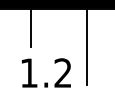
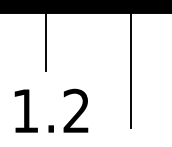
text: (46, 72) -> (51, 110), moved

